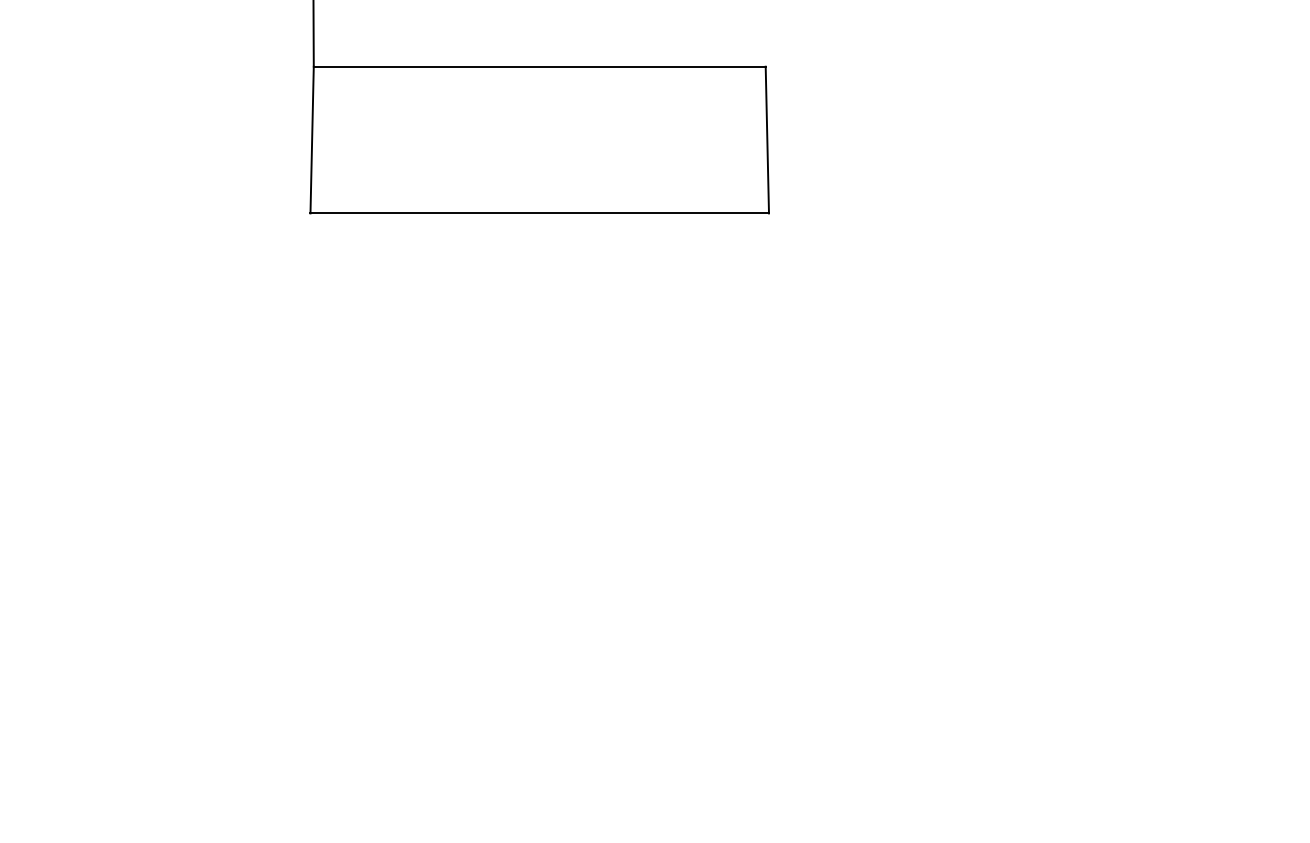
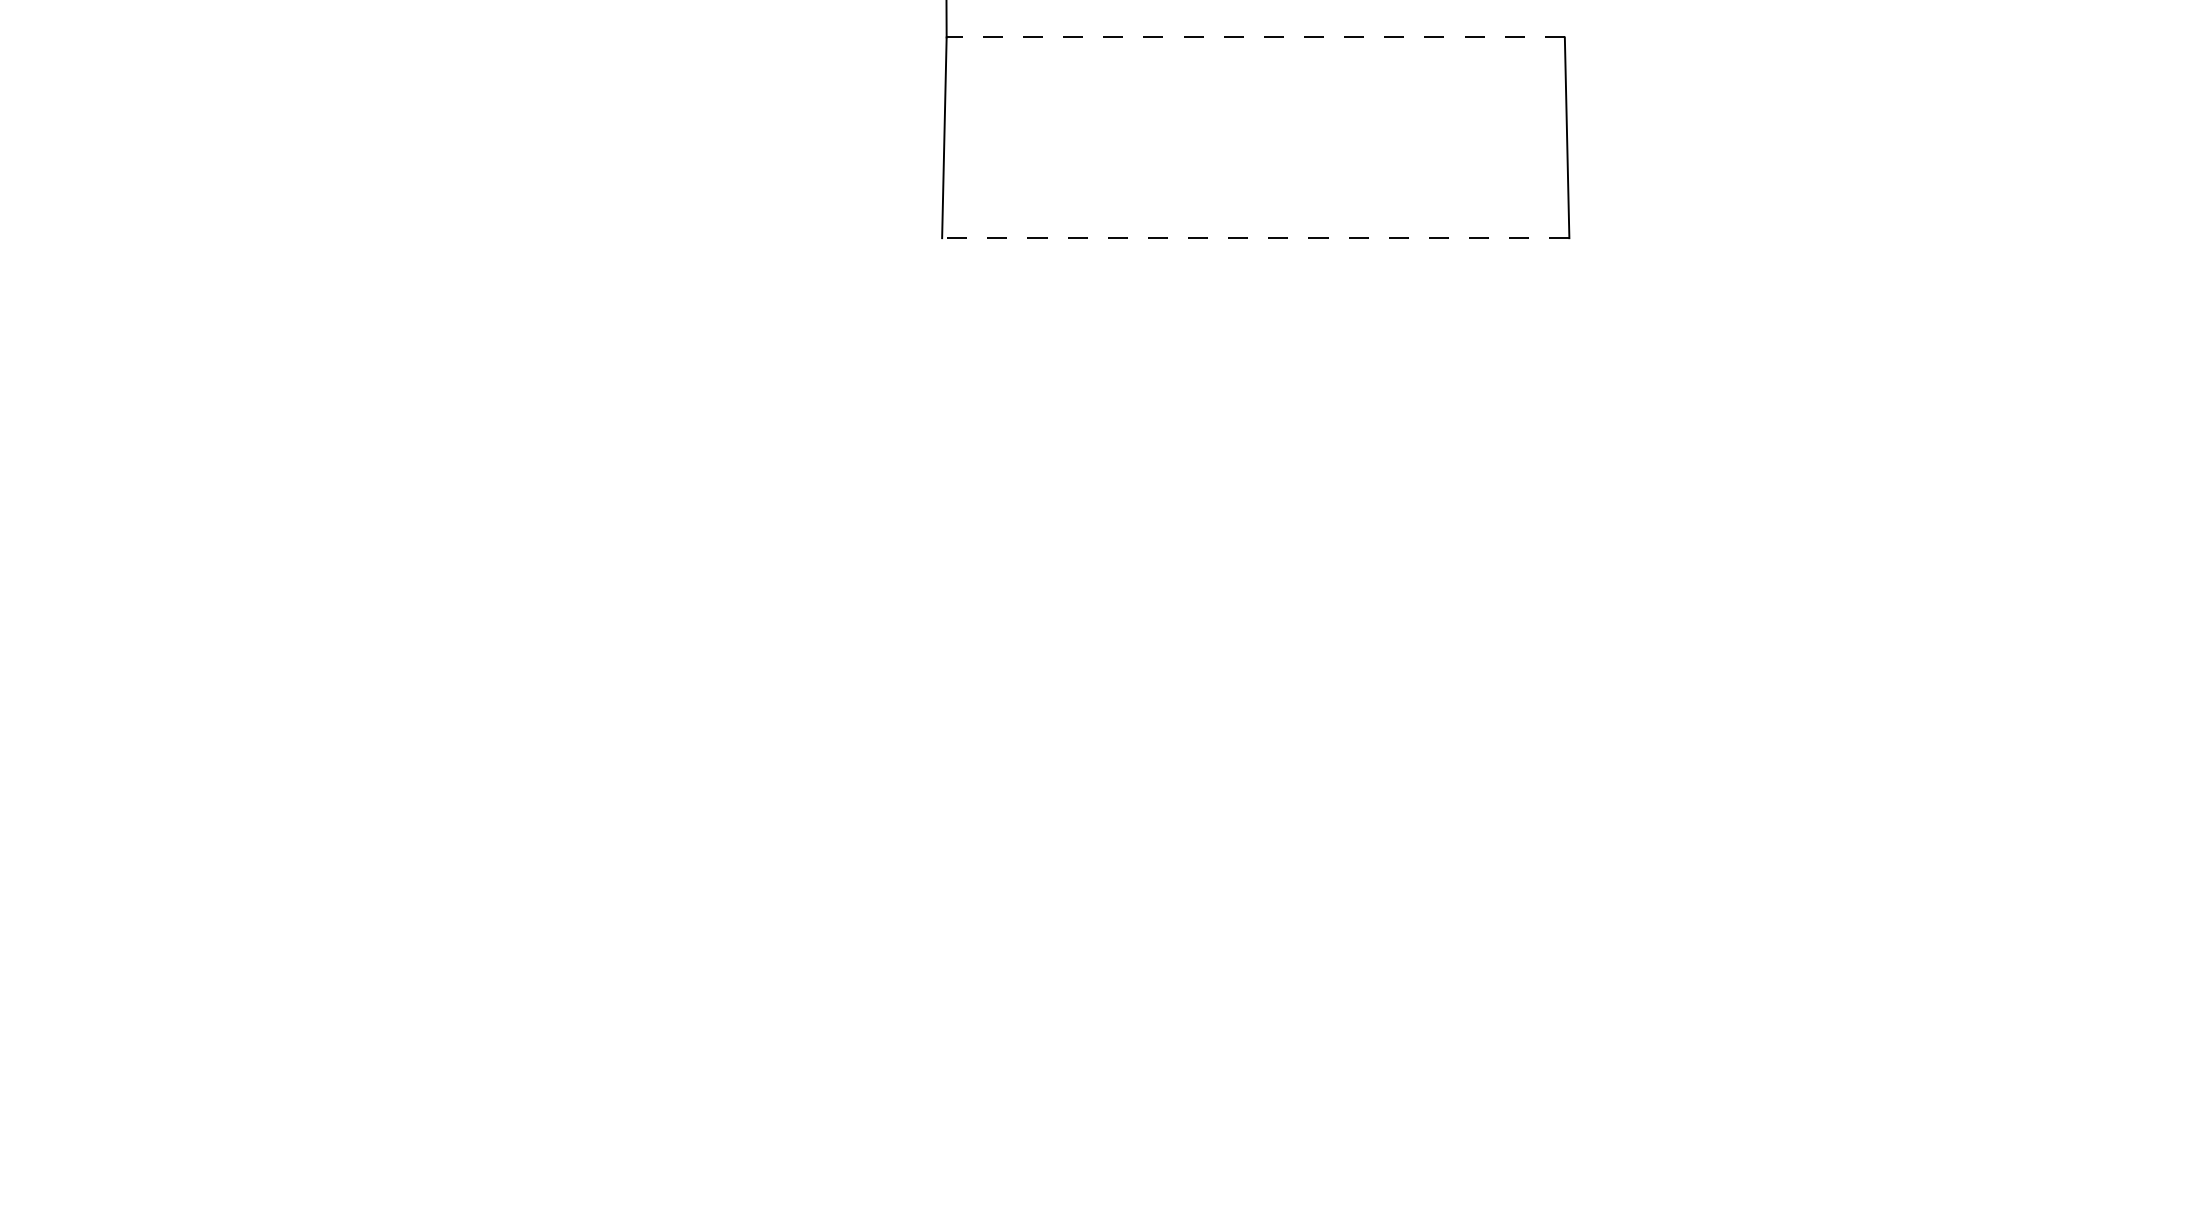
line: (539, 66) -> (1255, 37), solid -> dashed
line: (539, 213) -> (1255, 238), solid -> dashed

